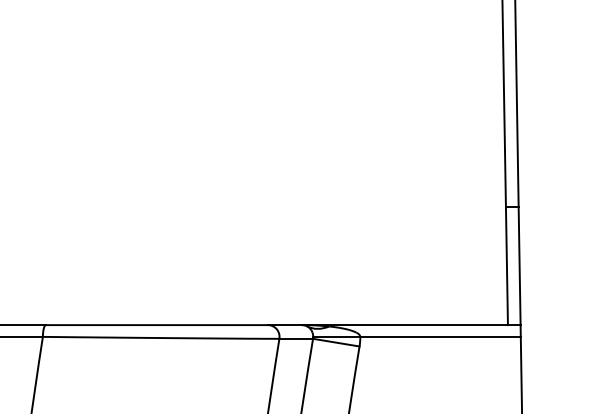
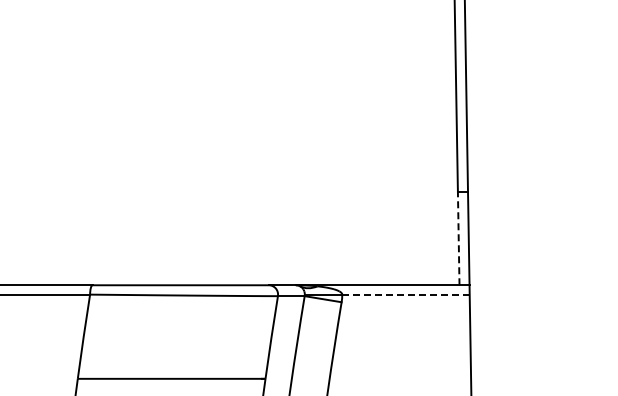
line: (506, 266) -> (458, 238), solid -> dashed
line: (439, 336) -> (405, 294), solid -> dashed

